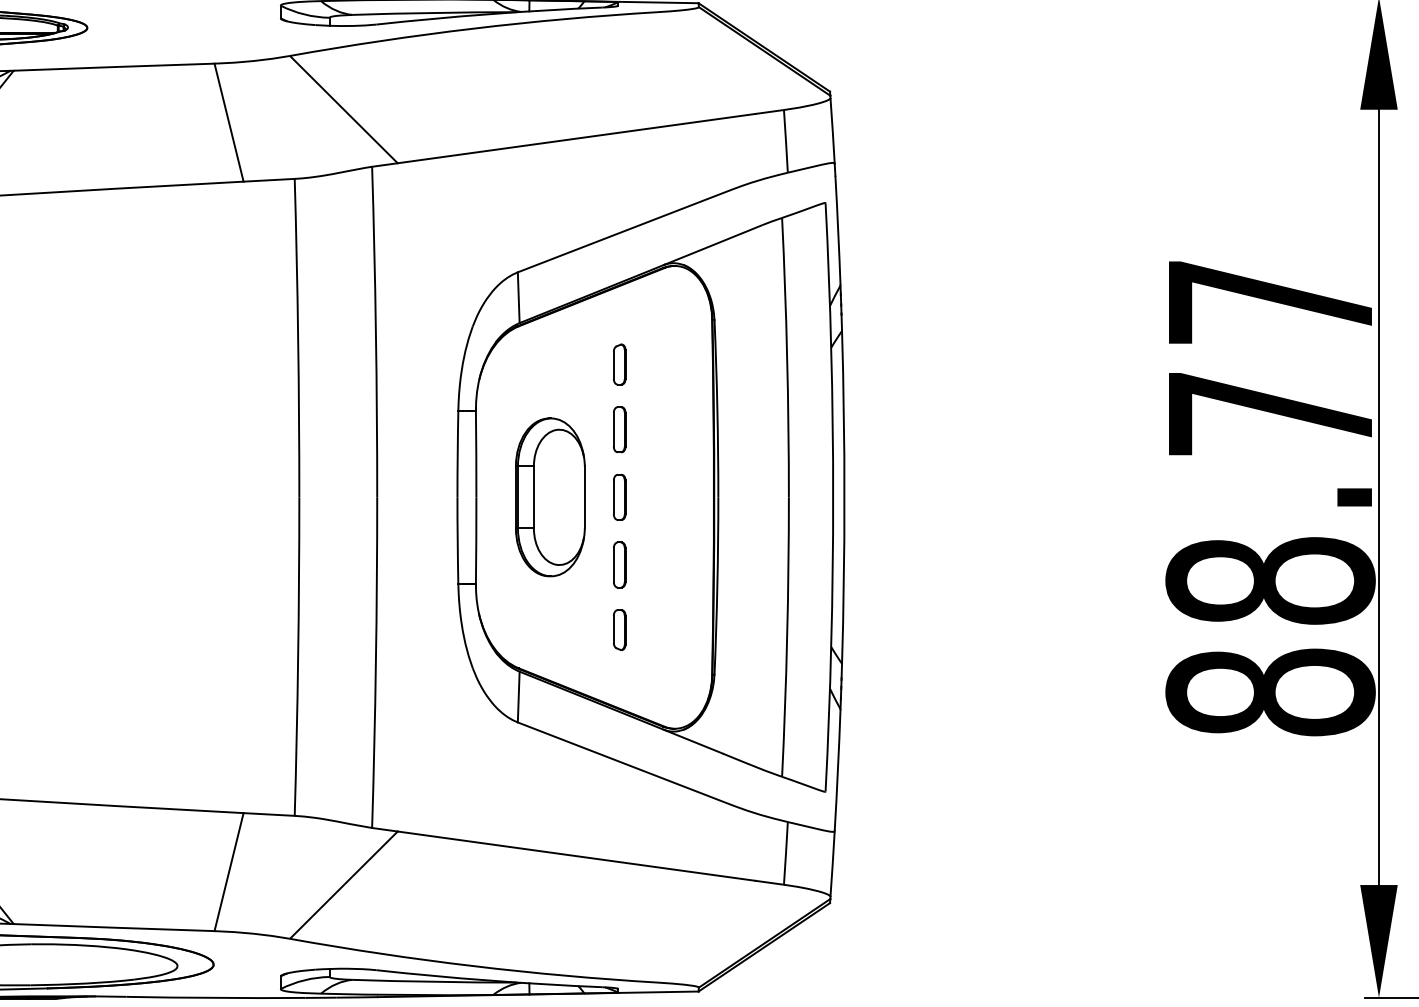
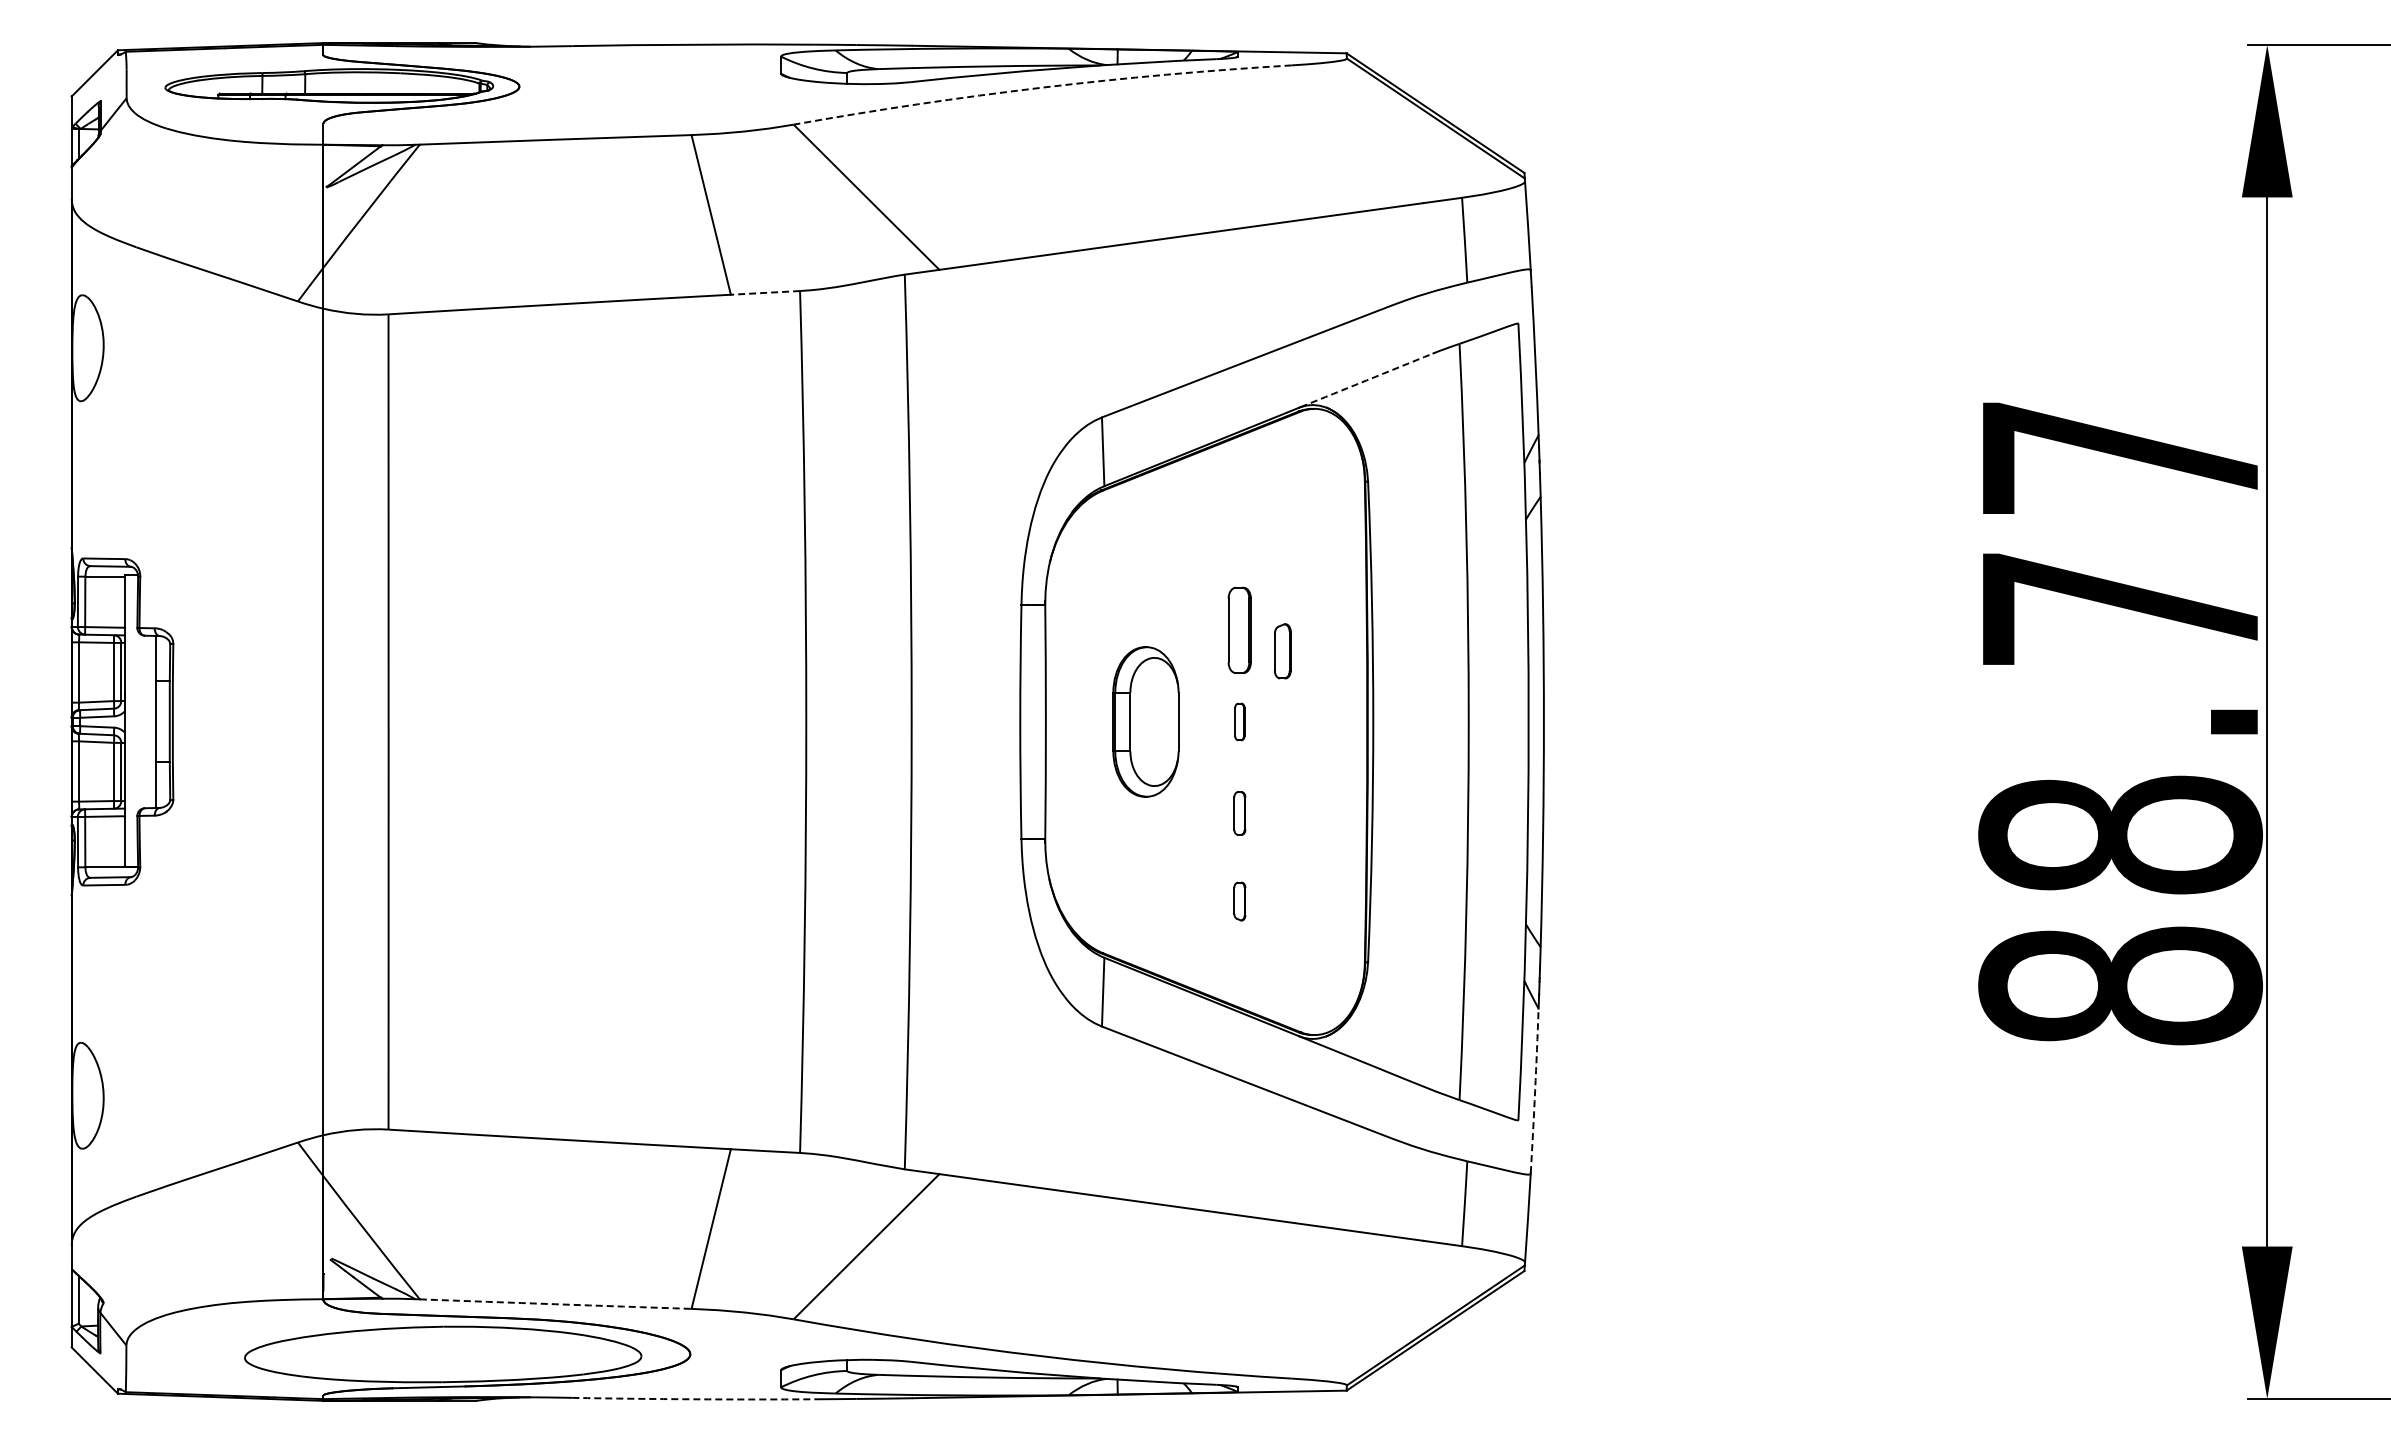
arc: (473, 28) -> (1041, 87), solid -> dashed
line: (269, 179) -> (765, 292), solid -> dashed
arc: (713, 245) -> (1366, 380), solid -> dashed
part: (619, 364) -> (1282, 651), moved
part: (619, 429) -> (1239, 630), size x1.4
part: (550, 497) -> (1145, 721), size x0.7
part: (619, 497) -> (1239, 721), size x0.6
part: (619, 565) -> (1239, 813), size x0.7
part: (619, 630) -> (1239, 901), size x0.7
arc: (838, 769) -> (1535, 1090), solid -> dashed
arc: (113, 927) -> (555, 1304), solid -> dashed
arc: (215, 998) -> (693, 1399), solid -> dashed

